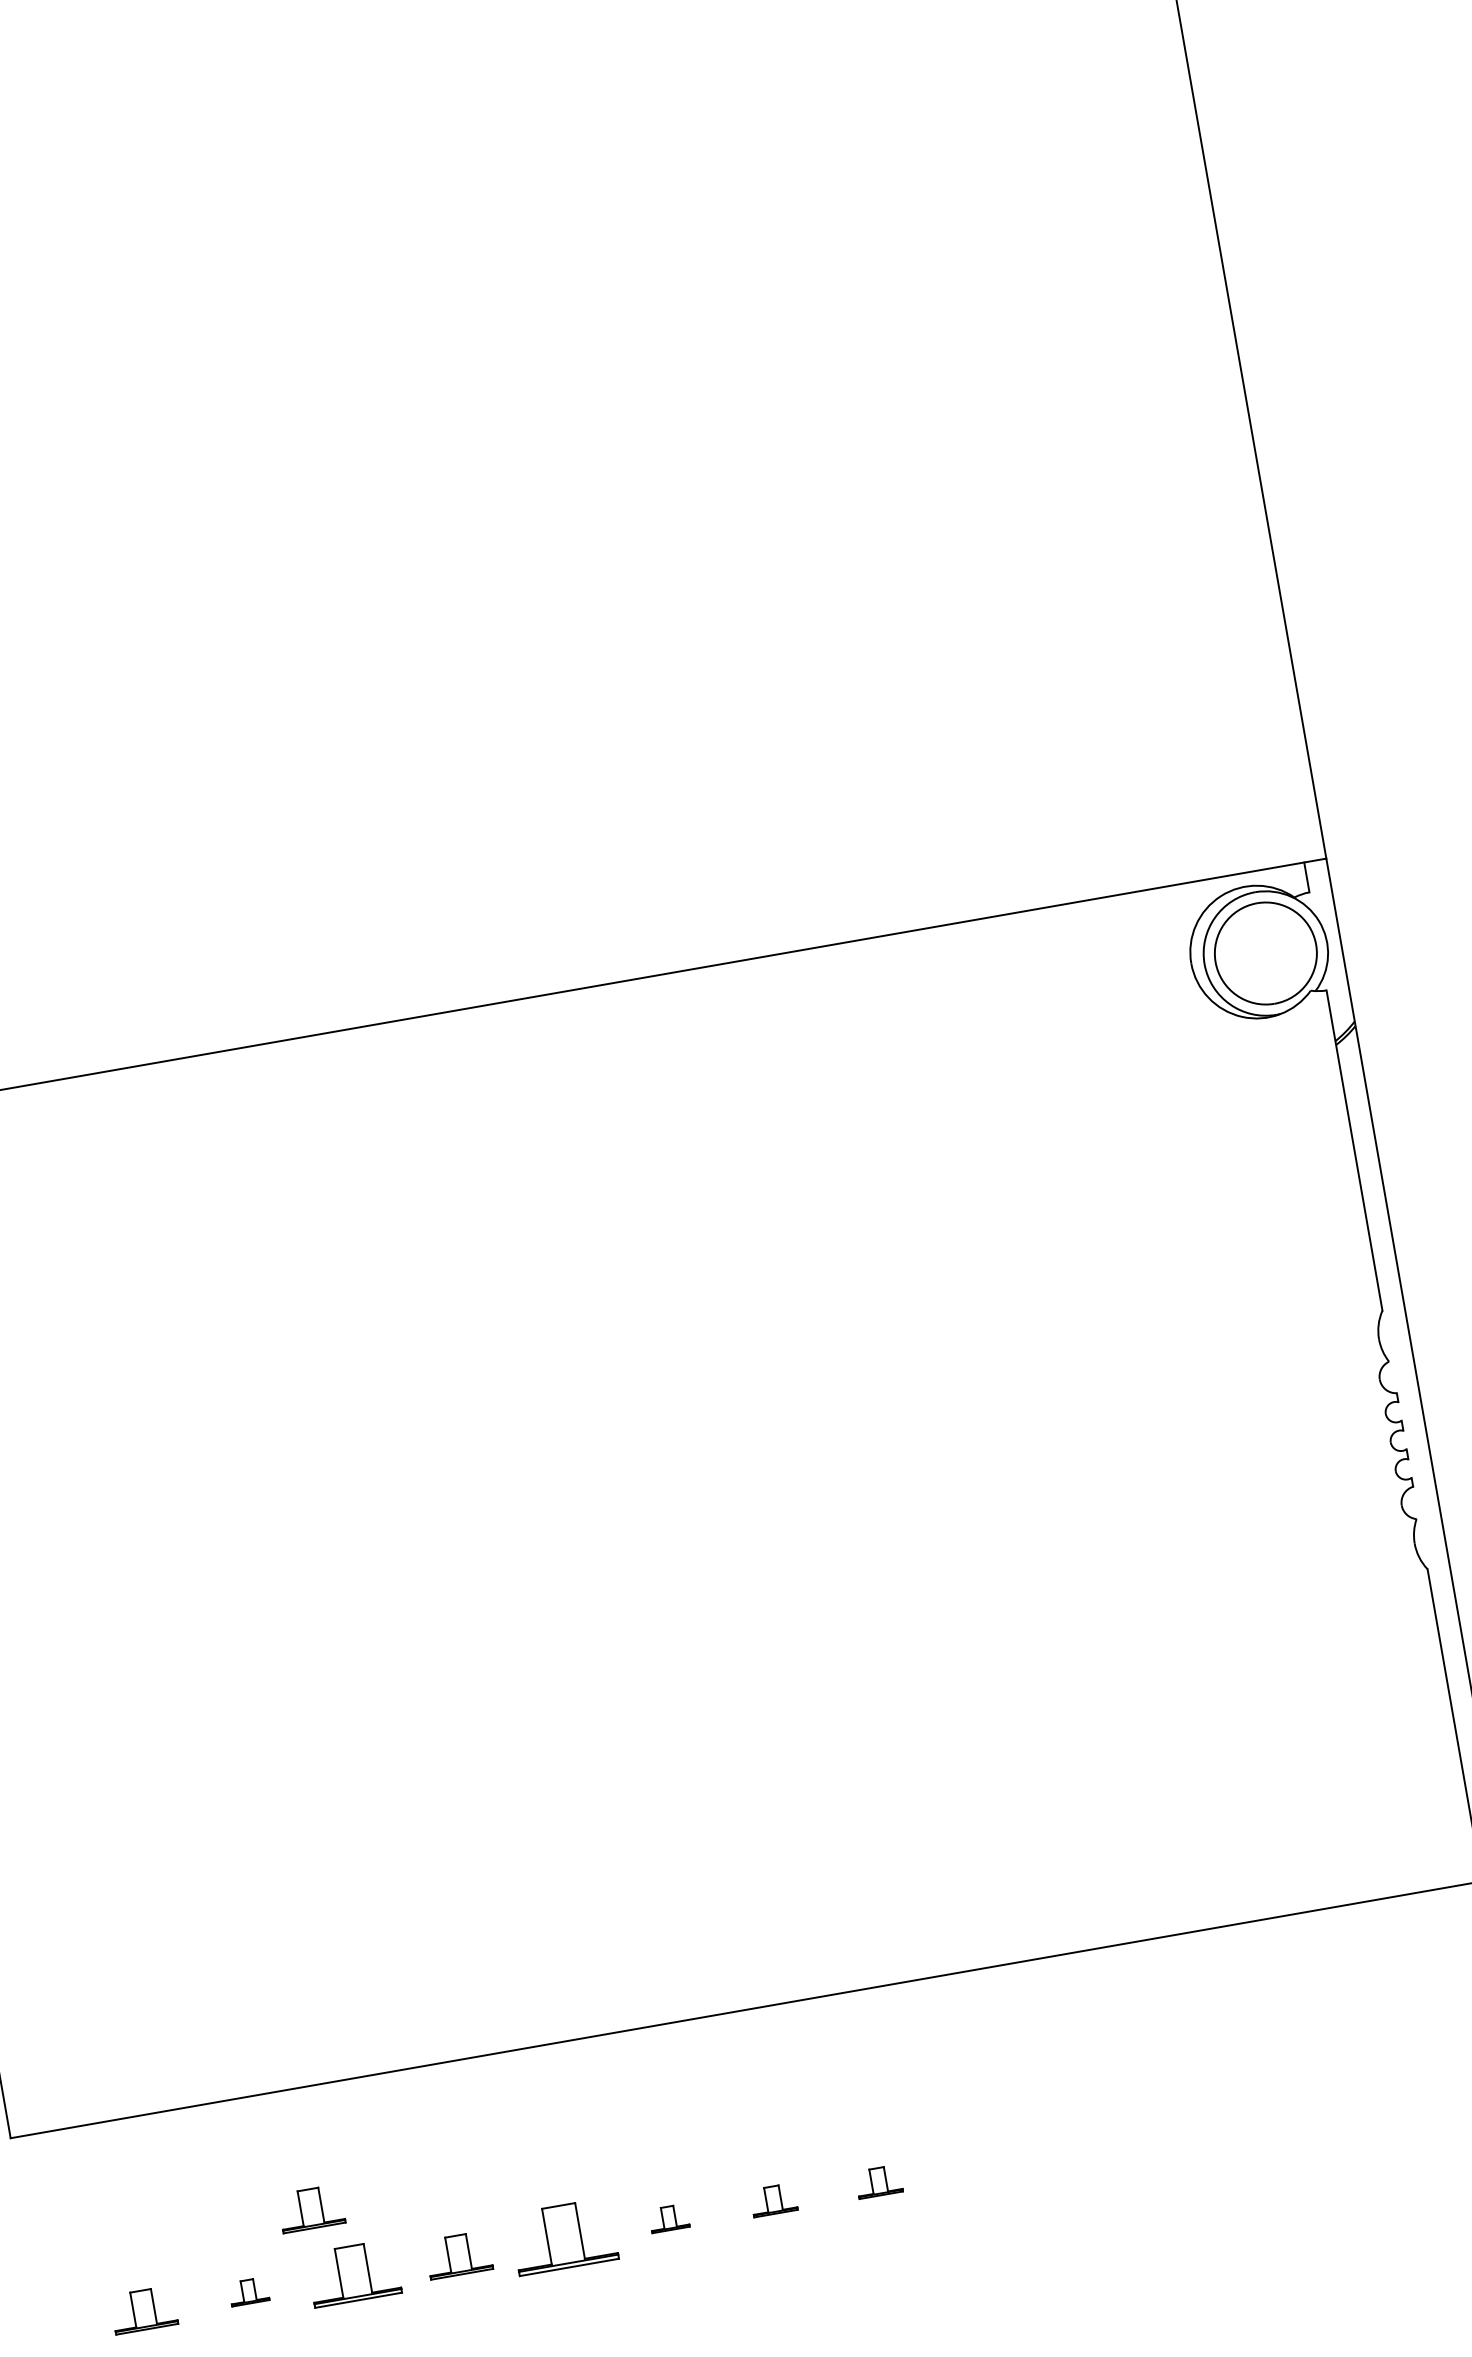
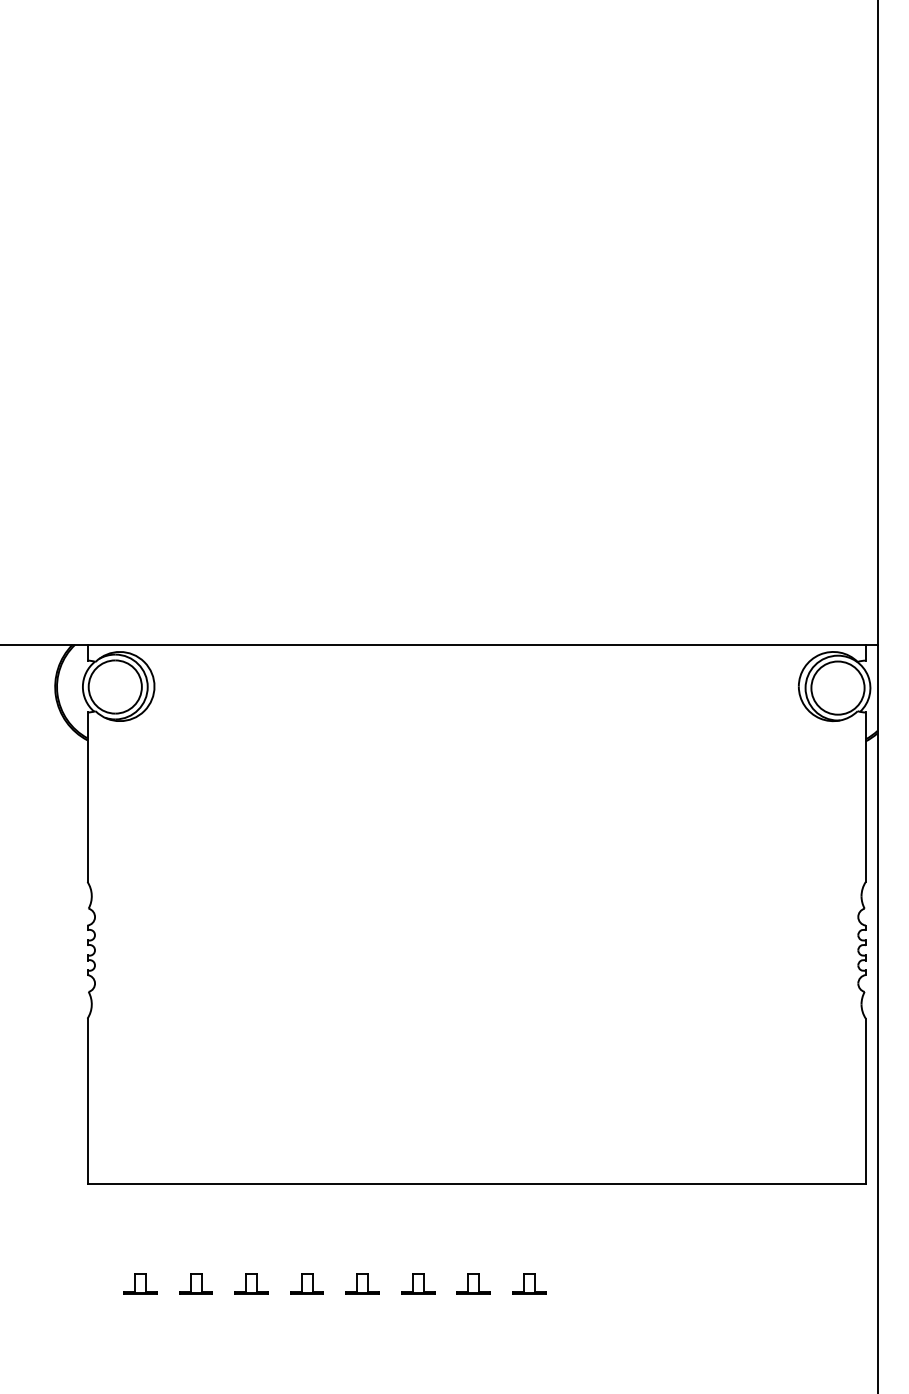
part: (879, 2180) -> (529, 1283), size x1.43
part: (773, 2199) -> (473, 1283), size x1.43
part: (311, 2207) -> (235, 1246), removed
part: (669, 2217) -> (418, 1283), size x1.67
part: (563, 2235) -> (362, 1283), size x0.62
part: (353, 2272) -> (251, 1283), size x0.71
part: (247, 2291) -> (195, 1283), size x1.67

